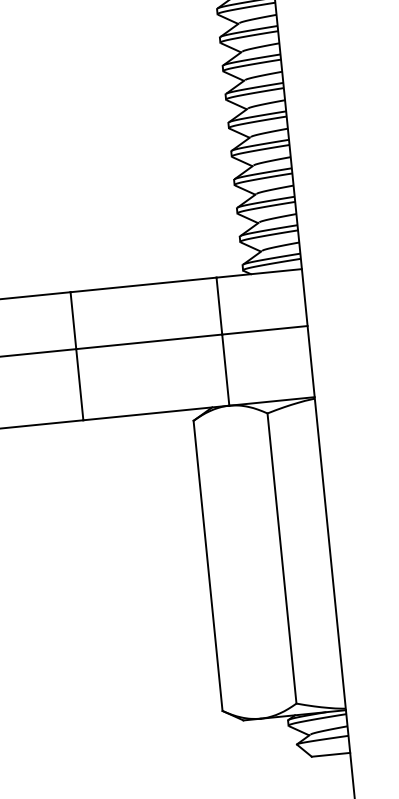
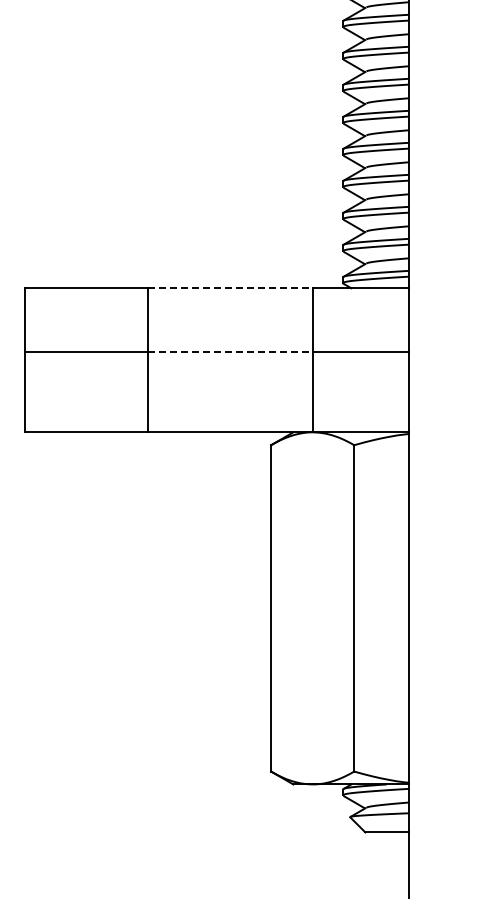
line: (144, 285) -> (231, 288), solid -> dashed
line: (150, 341) -> (231, 352), solid -> dashed

